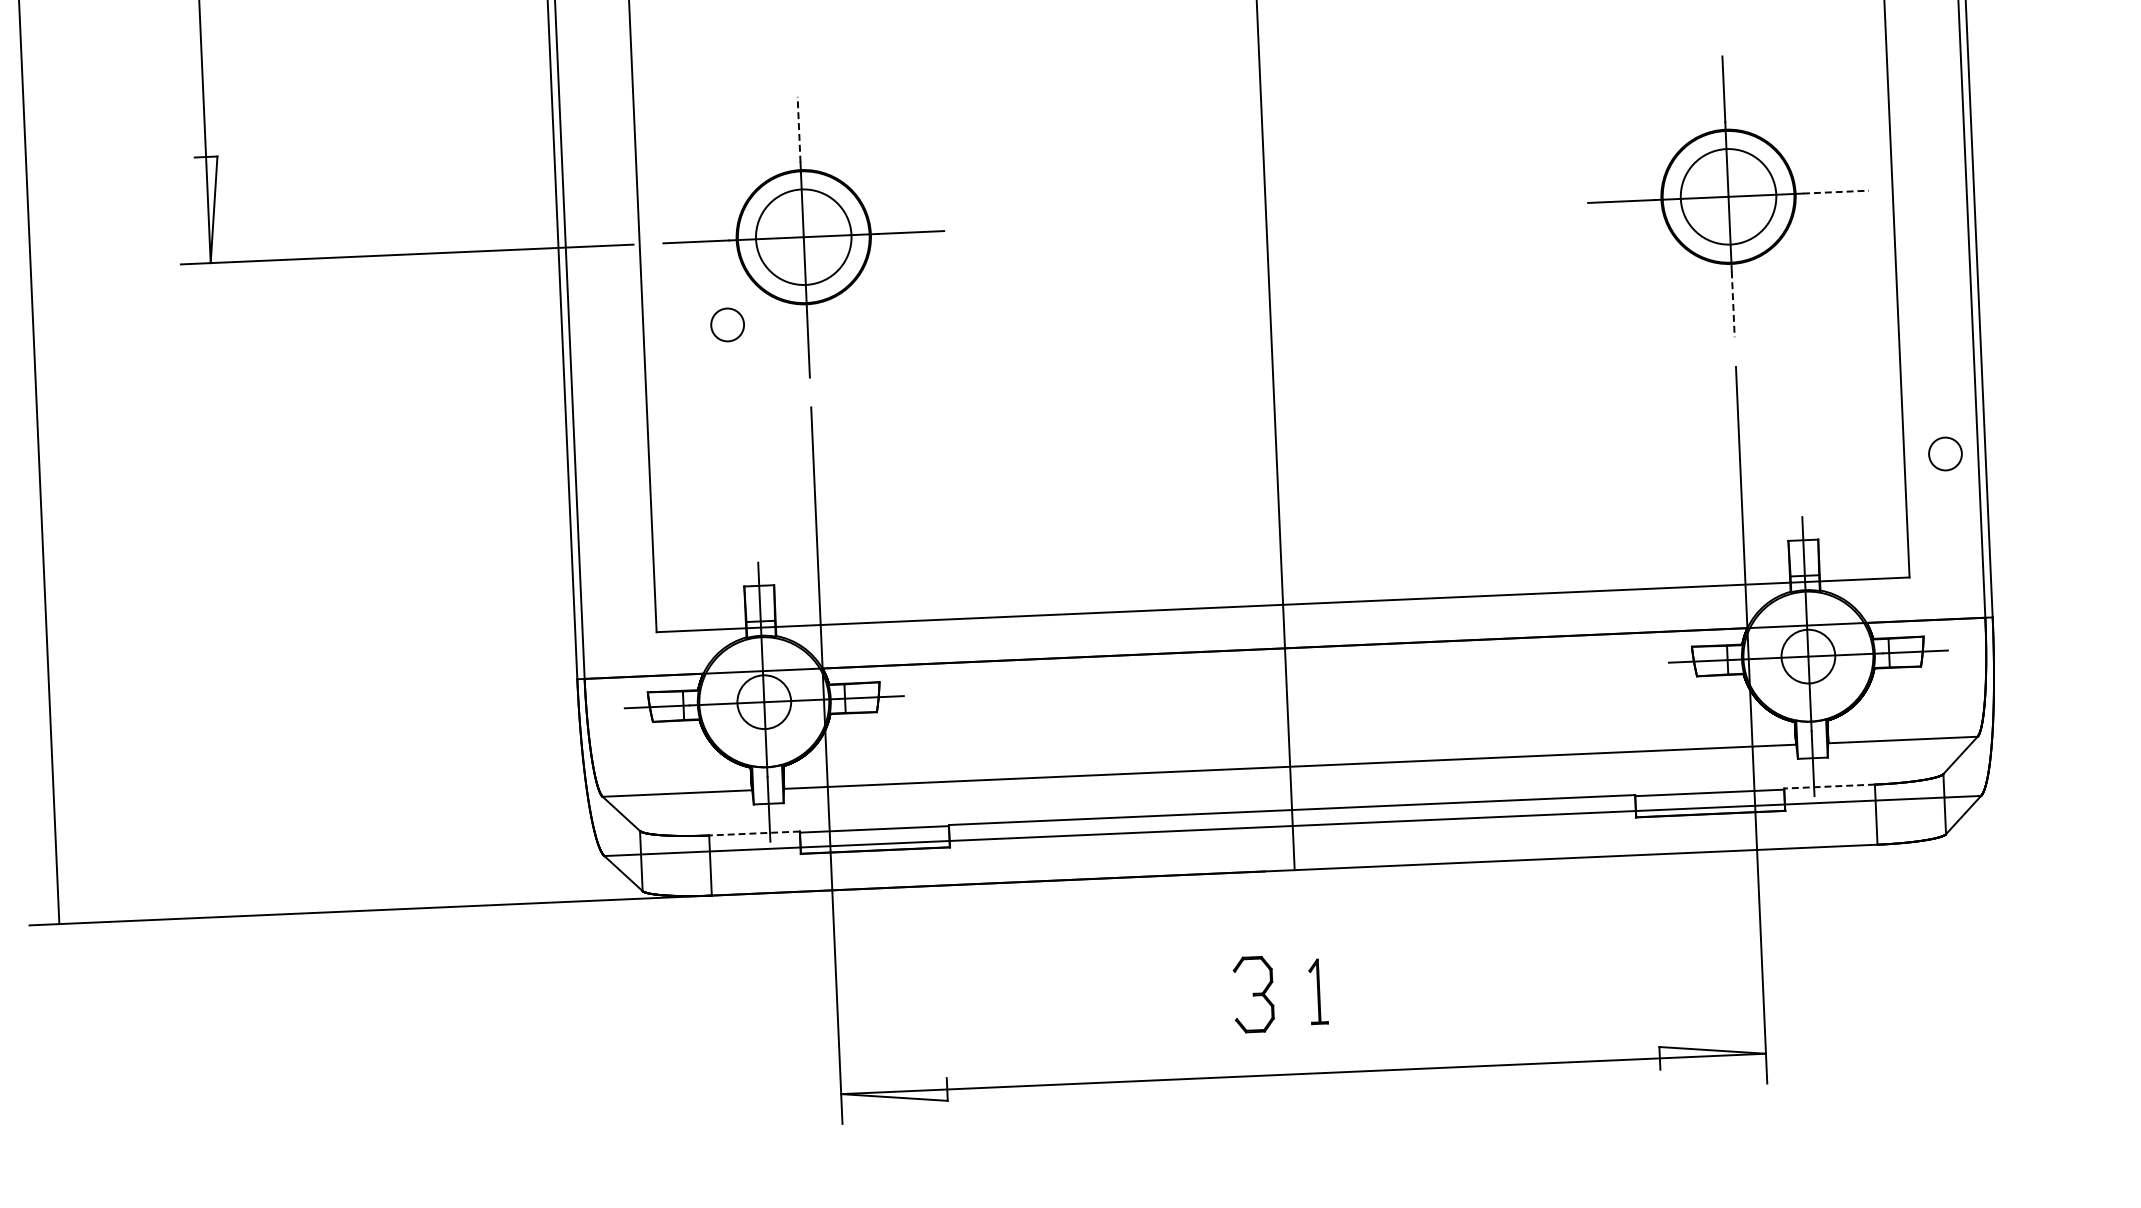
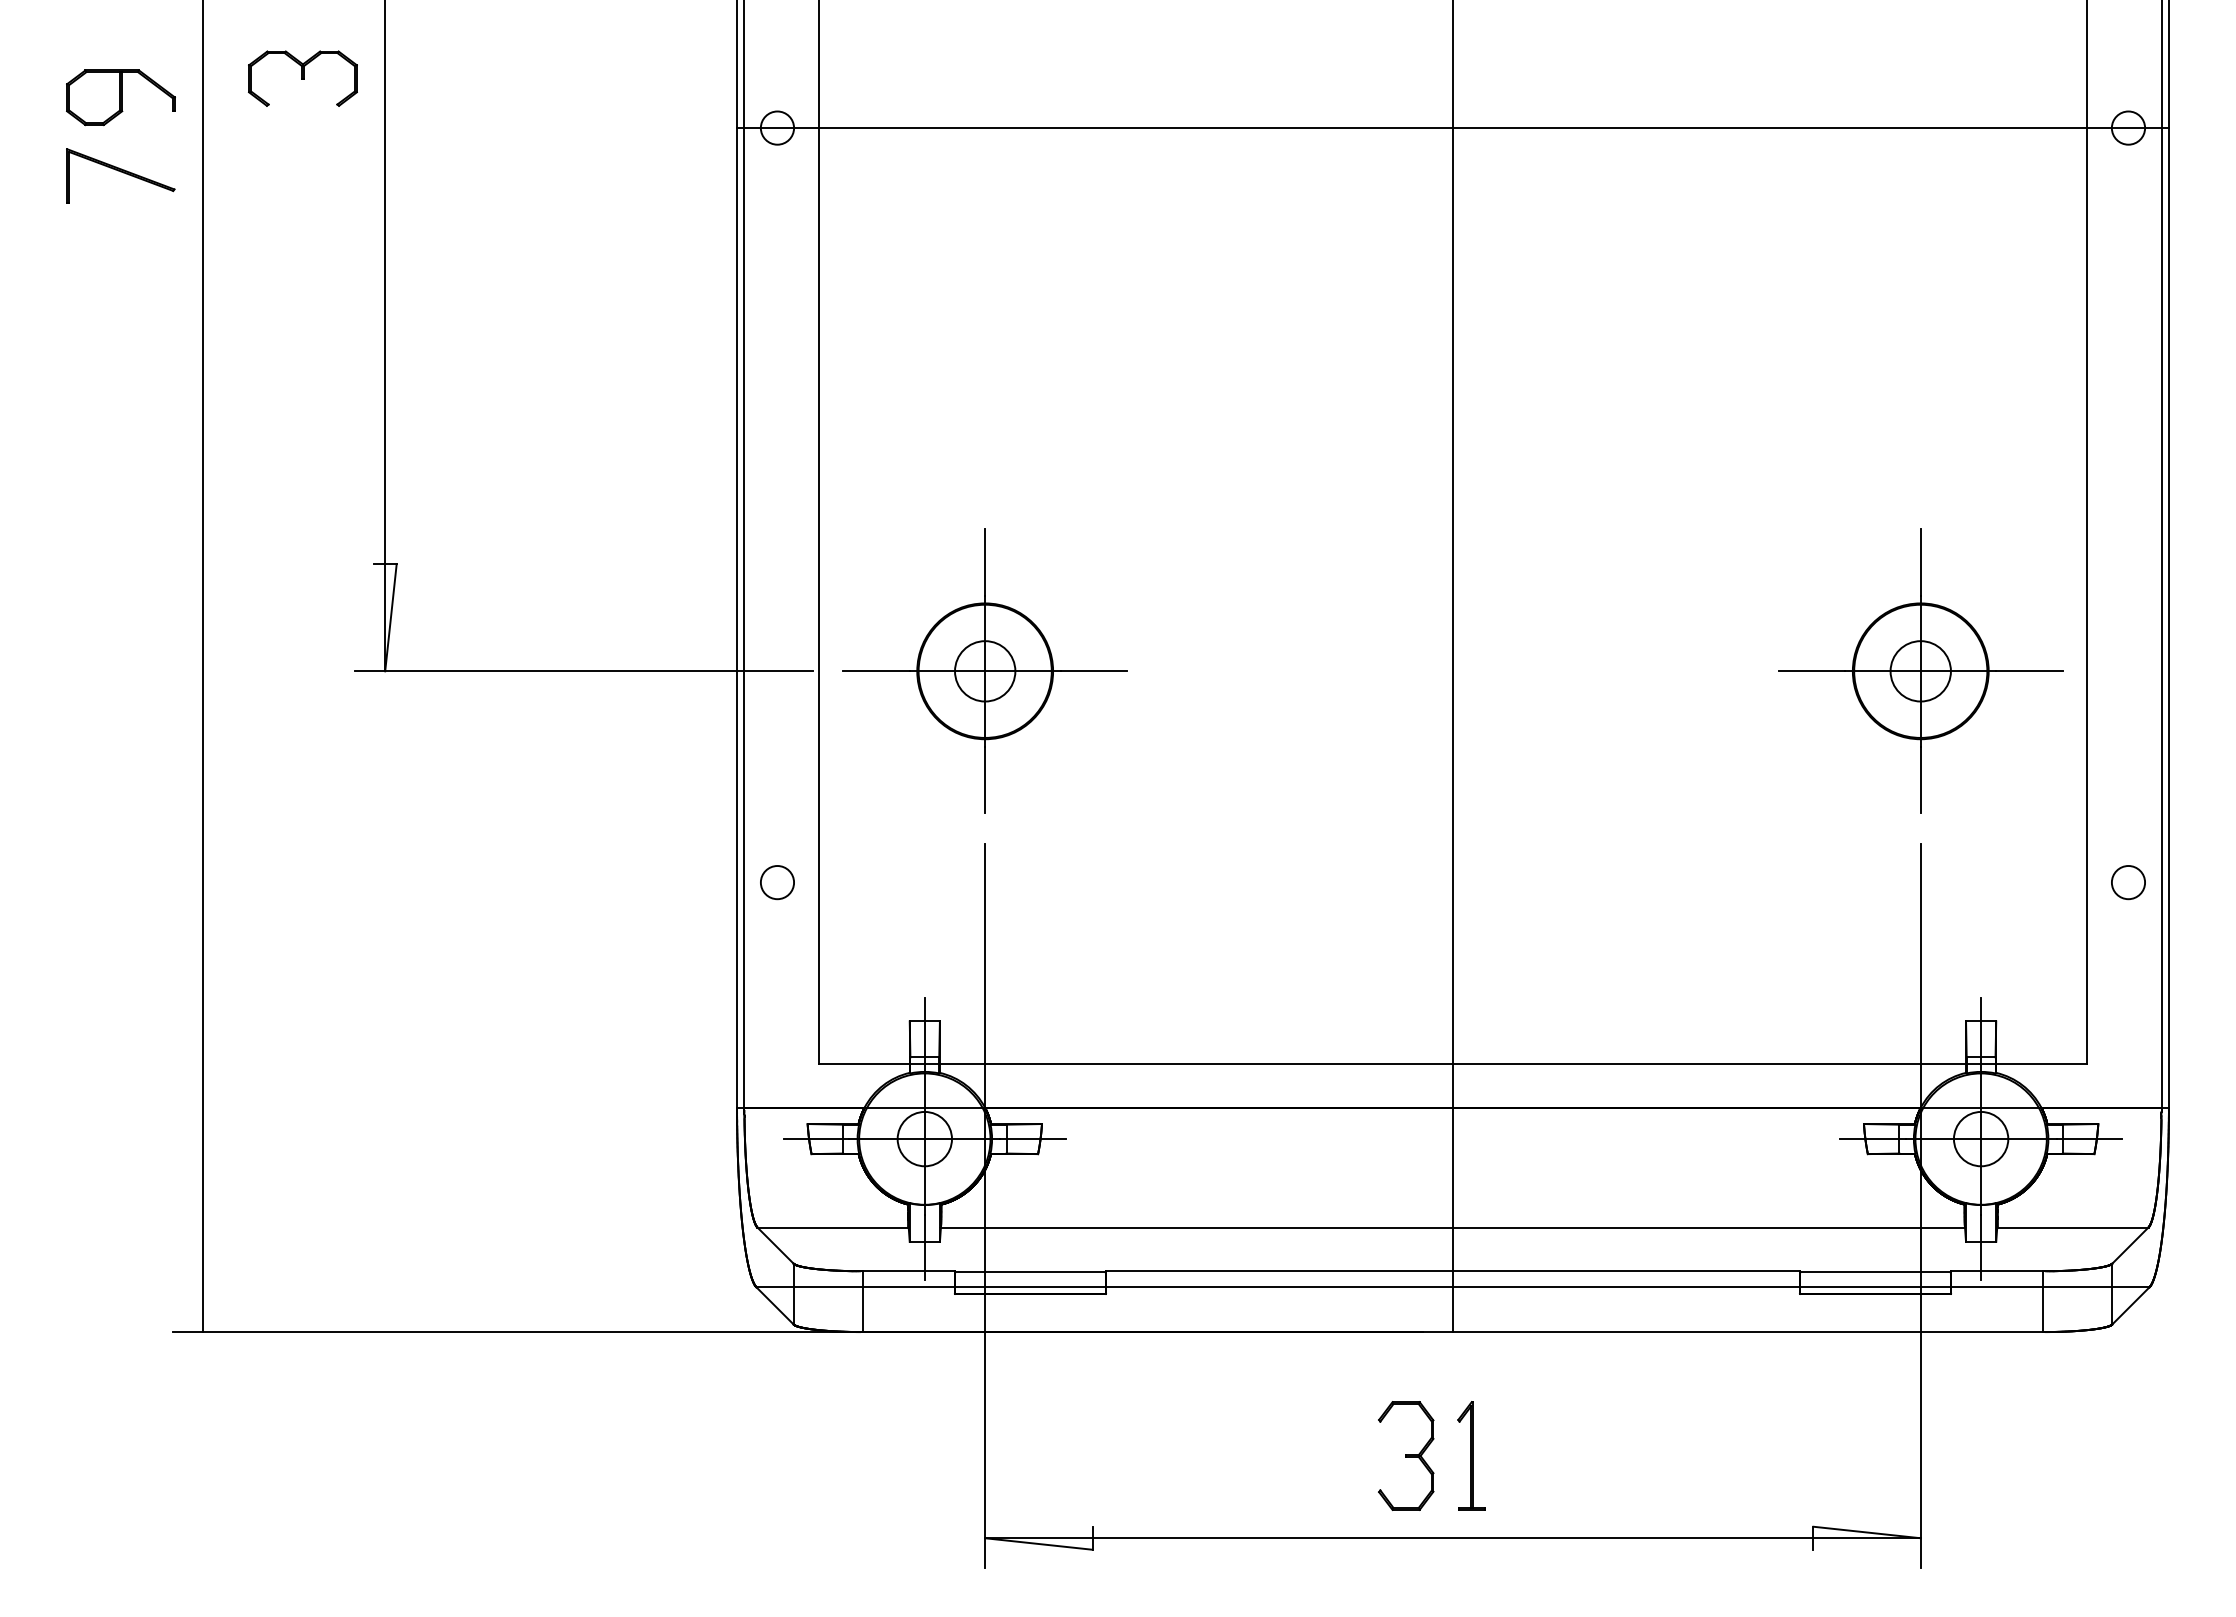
line: (799, 129) -> (985, 562), dashed -> solid
line: (1837, 192) -> (2030, 671), dashed -> solid
circle: (1728, 197) -> (1920, 671), size x0.62
circle: (804, 237) -> (985, 671), size x0.62
line: (1732, 304) -> (1920, 780), dashed -> solid
circle: (727, 324) -> (777, 882), moved
circle: (1945, 453) -> (2128, 882), moved
line: (1829, 786) -> (1996, 1271), dashed -> solid
line: (754, 833) -> (909, 1271), dashed -> solid
part: (1318, 991) -> (1471, 1455), size x1.67
part: (1254, 994) -> (1406, 1455), size x1.43

